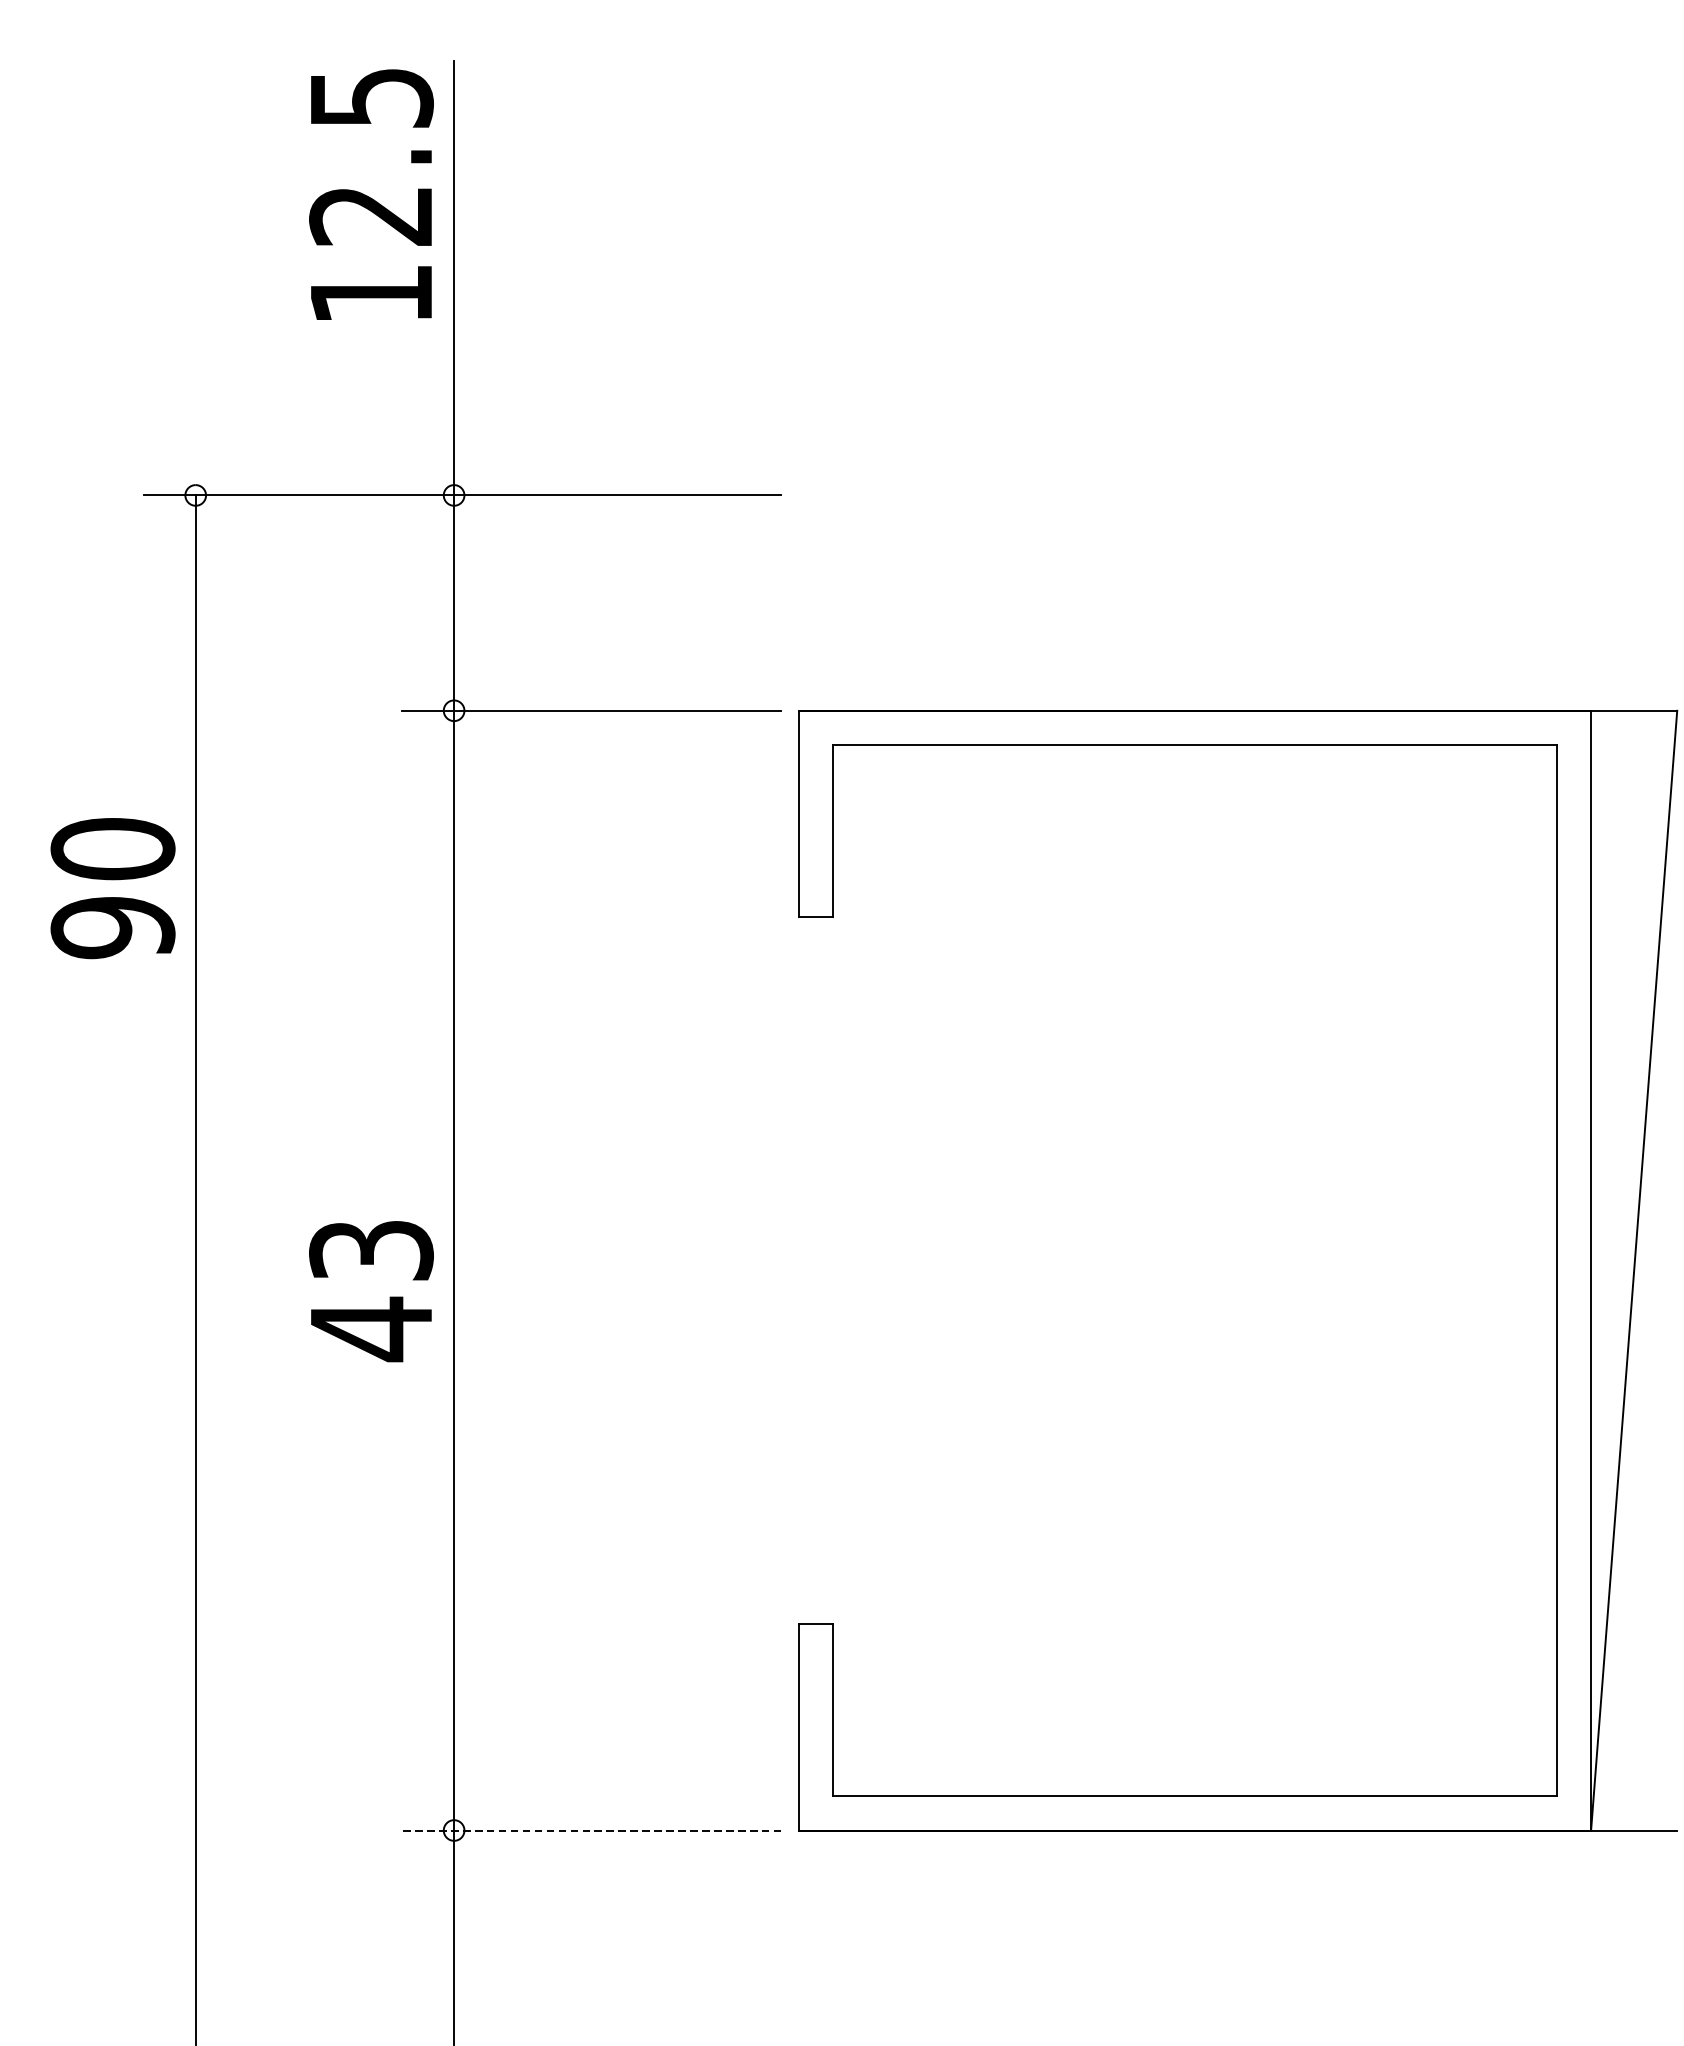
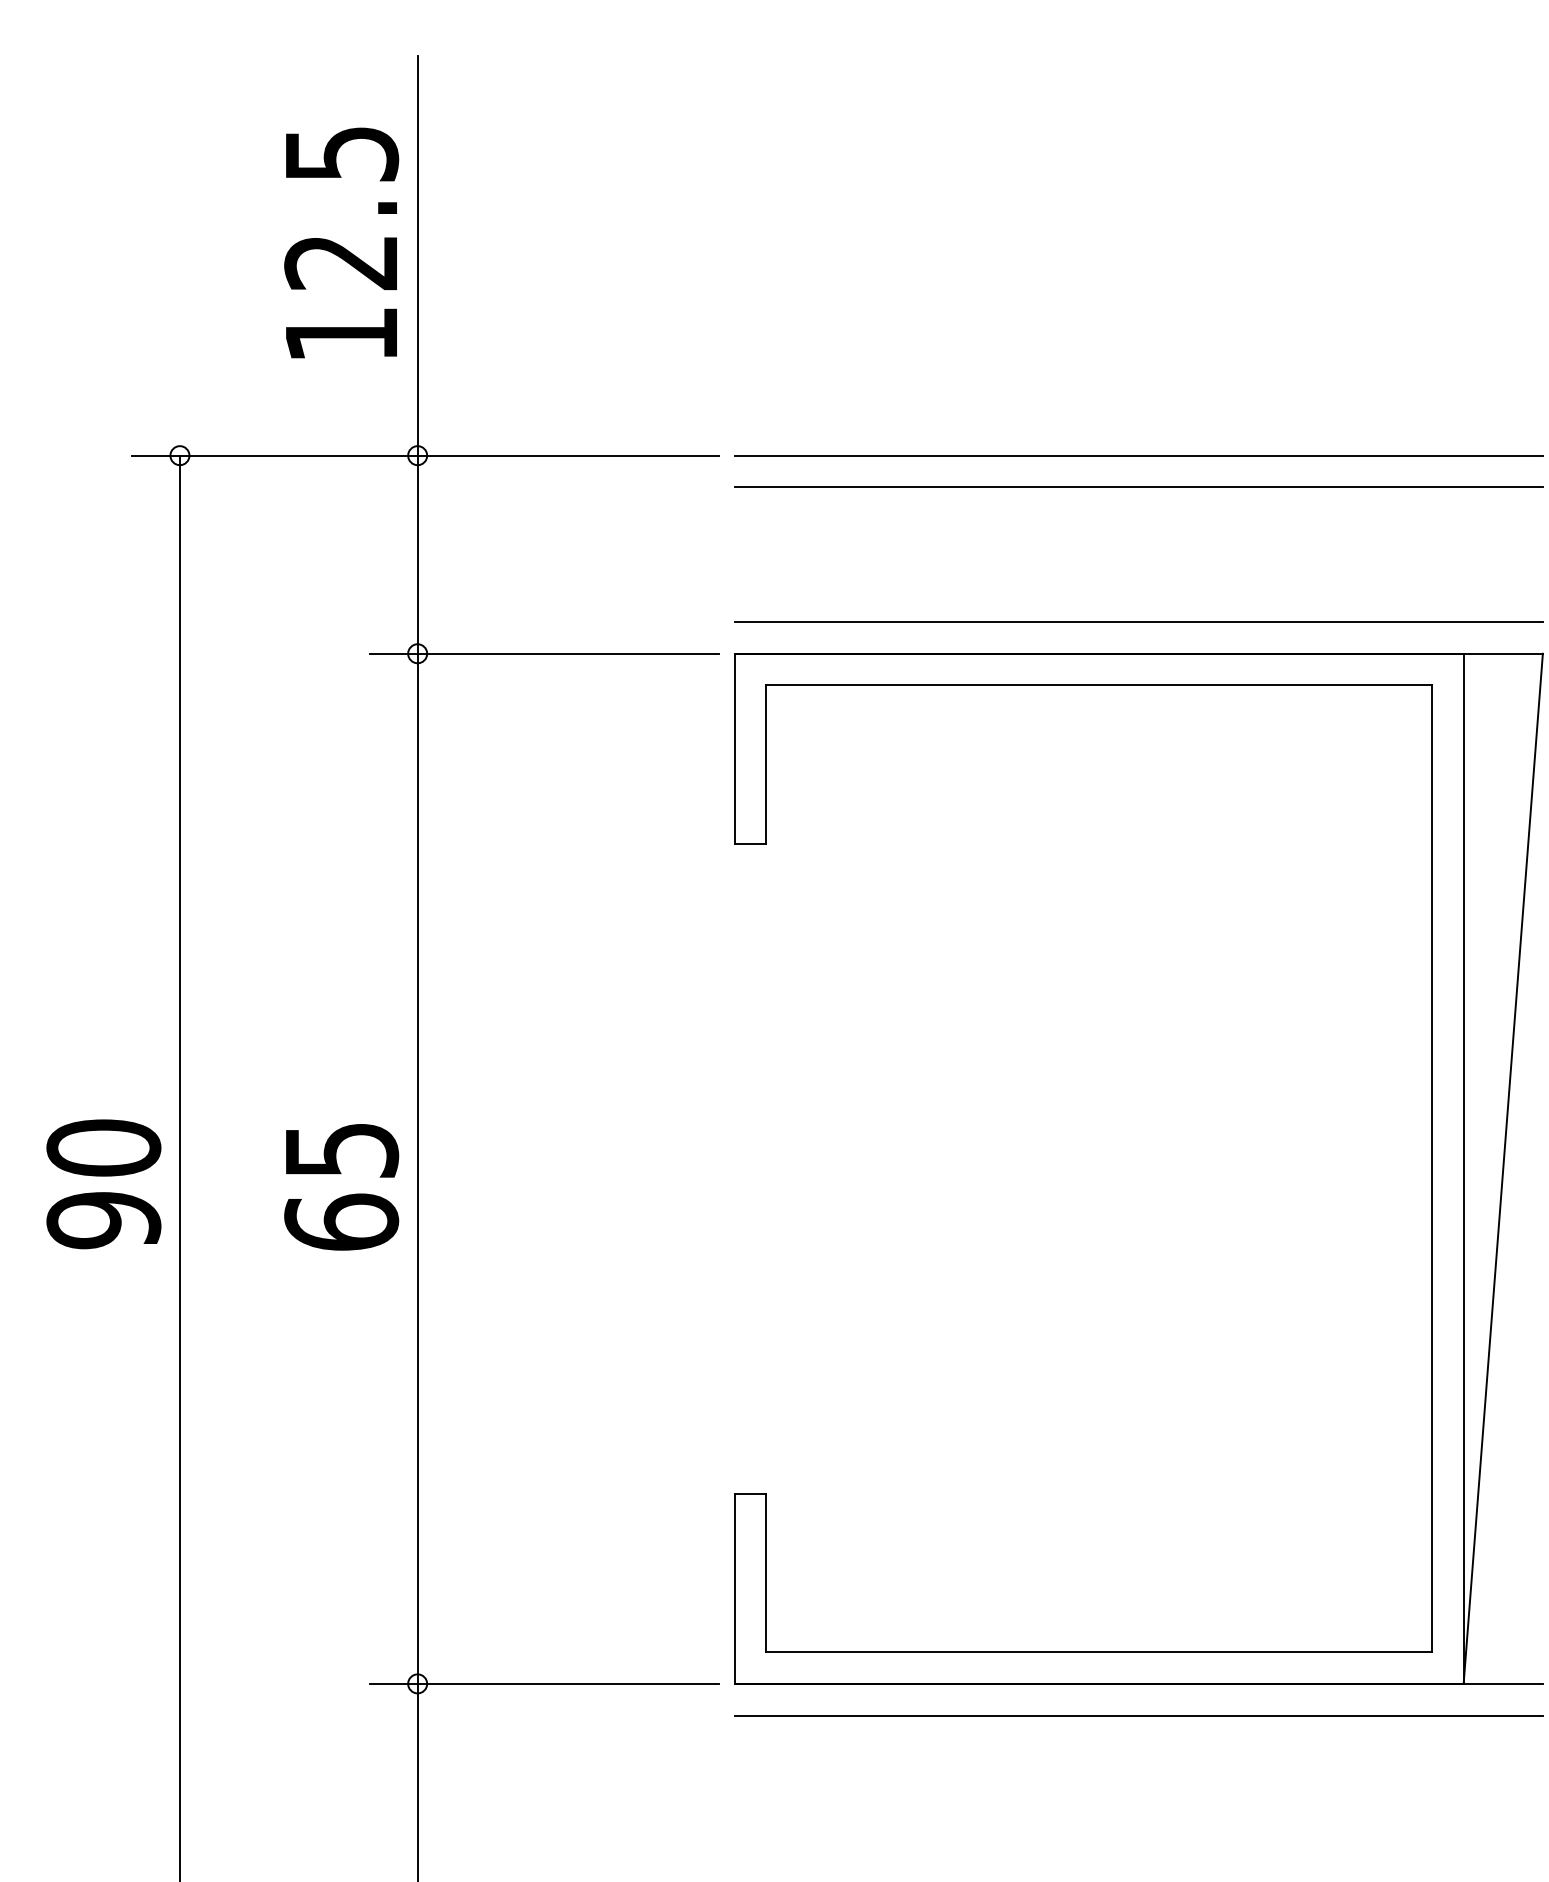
text: (371, 194) -> (341, 242), moved
line: (1237, 495) -> (1138, 455), added
line: (1237, 530) -> (1138, 487), added
line: (1237, 676) -> (1138, 622), added
text: (112, 888) -> (103, 1184), moved
text: (371, 1292) -> (341, 1188), 43 -> 65
line: (590, 1830) -> (543, 1683), dashed -> solid
line: (1237, 1864) -> (1138, 1715), added

